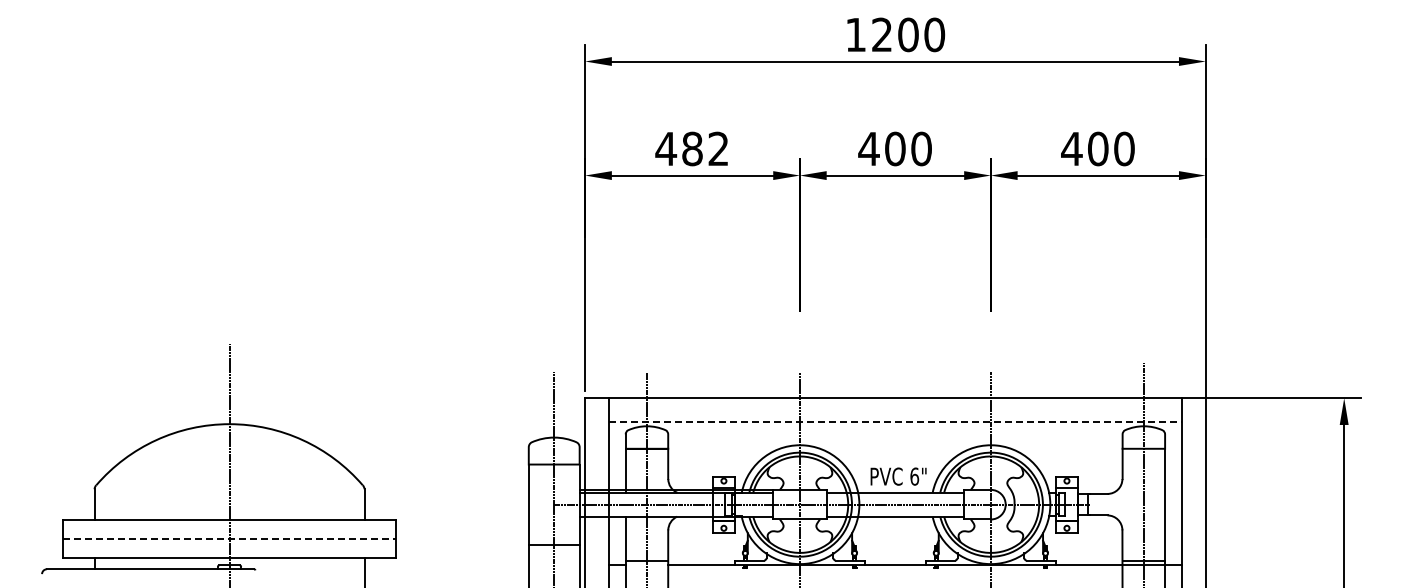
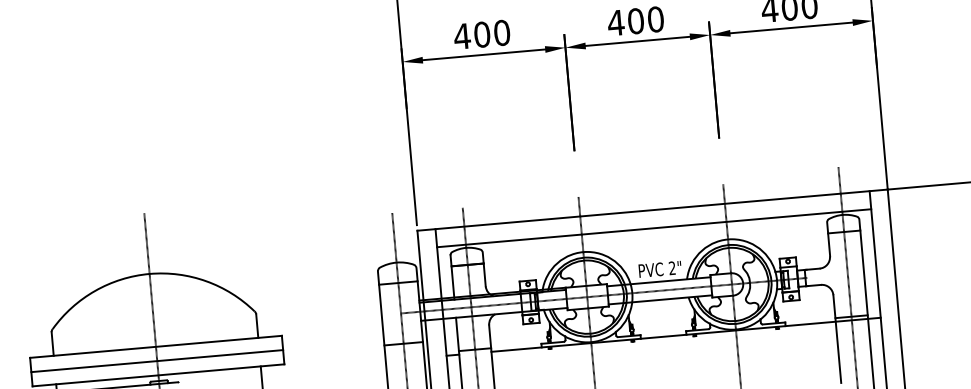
text: (705, 148) -> (492, 33), 482 -> 400
line: (895, 422) -> (654, 228), dashed -> solid
text: (914, 476) -> (672, 268), 6" -> 2"
line: (230, 539) -> (157, 361), dashed -> solid

